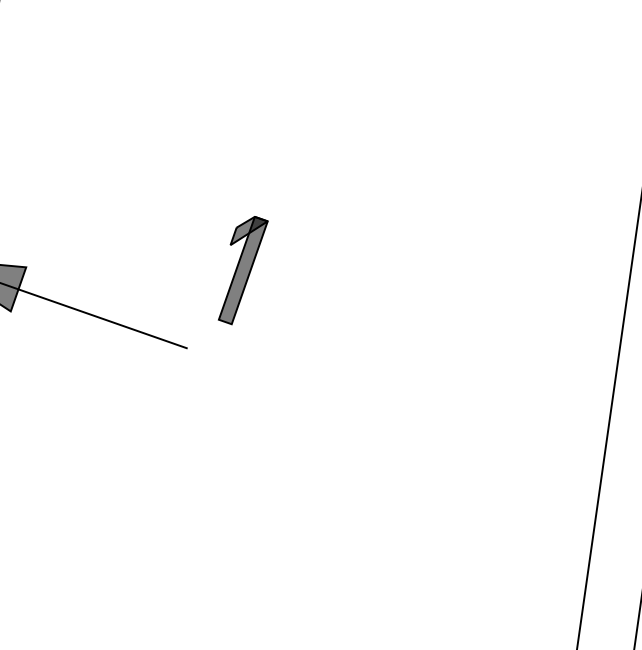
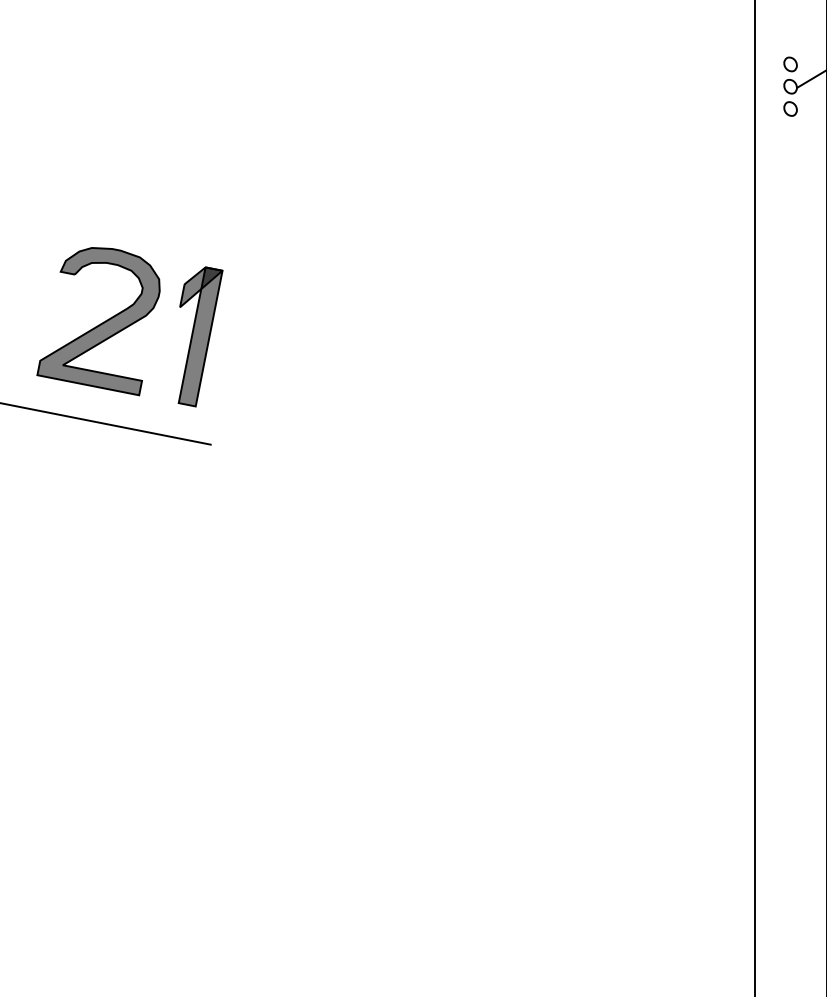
part: (113, 239) -> (98, 321), added
part: (243, 270) -> (200, 336), moved

